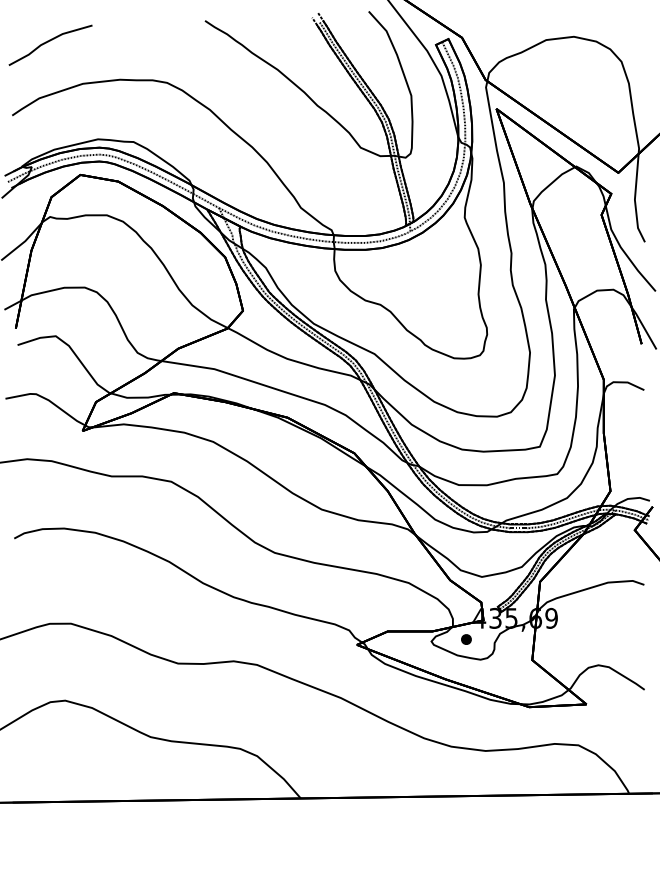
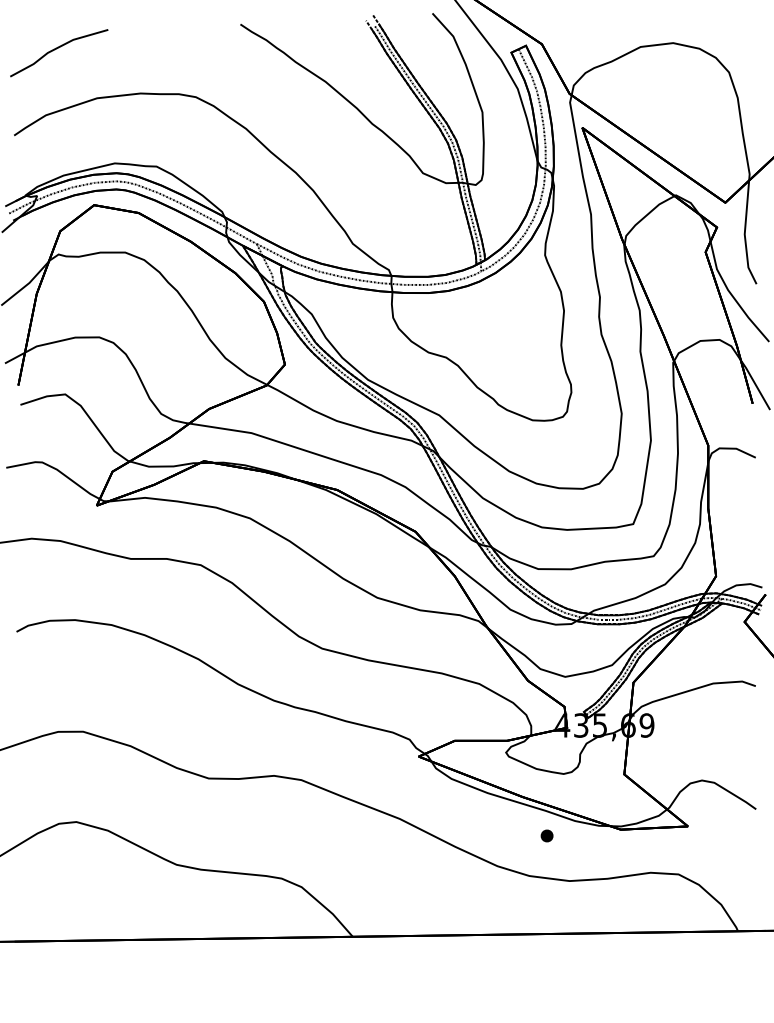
part: (466, 639) -> (547, 835), moved

